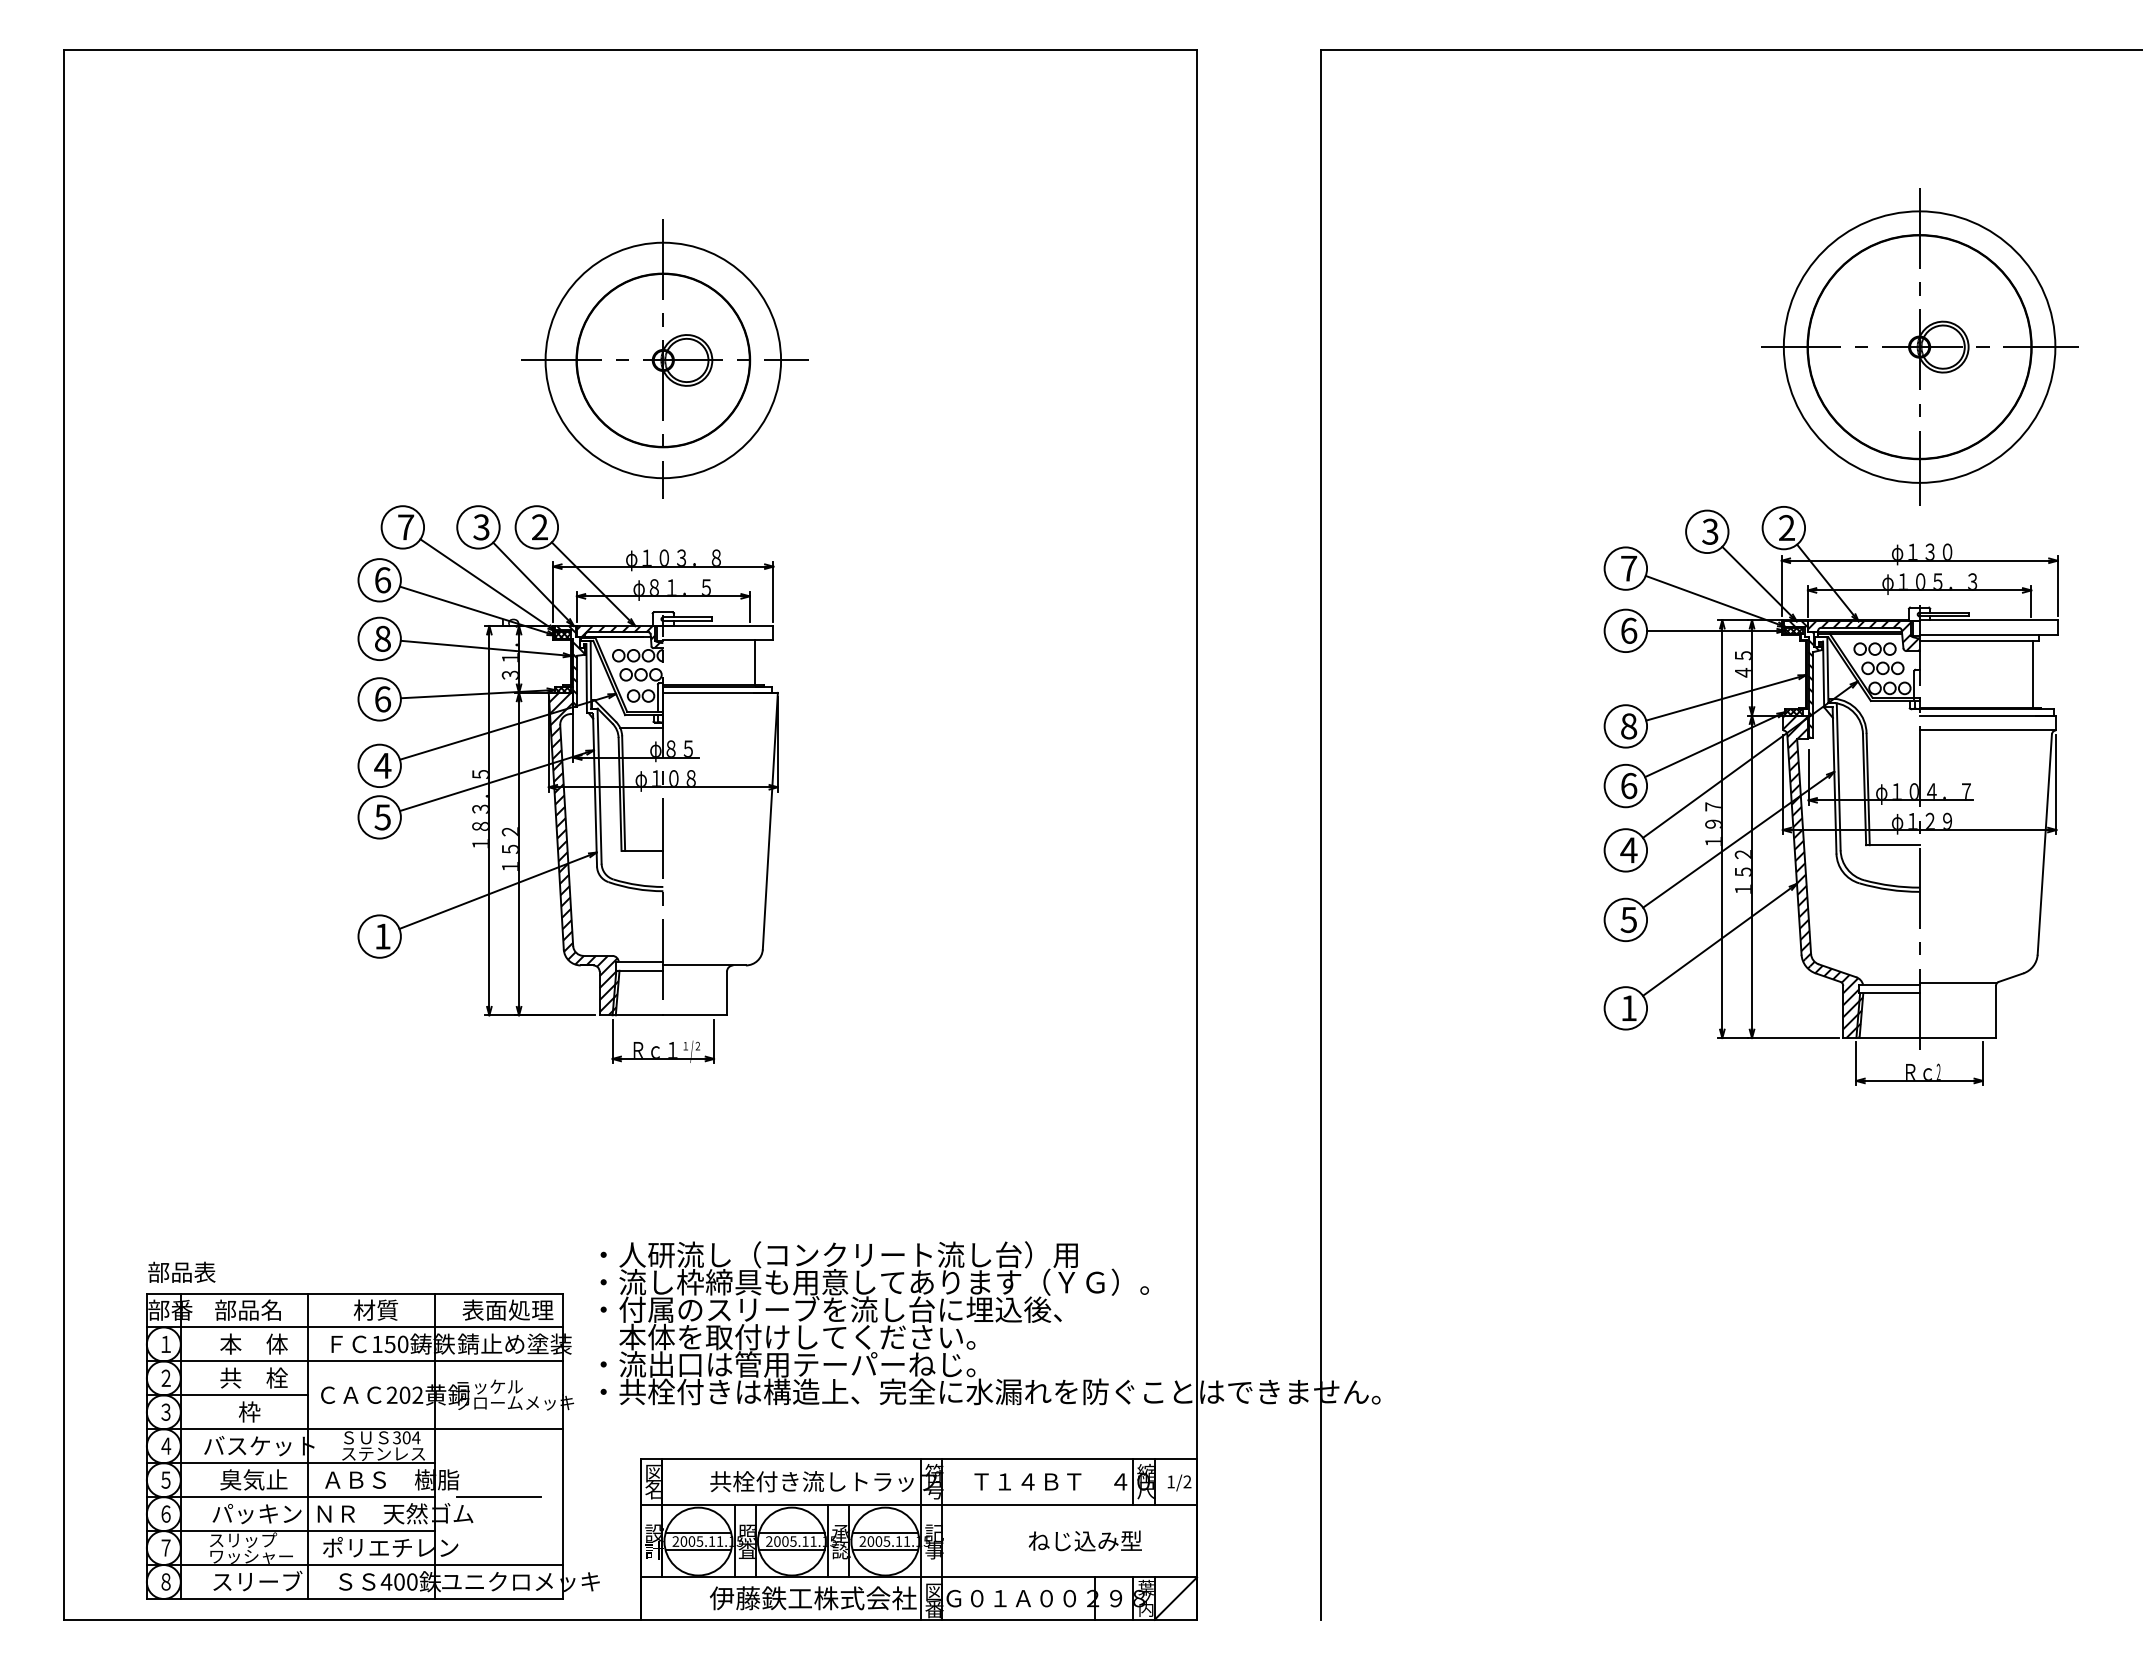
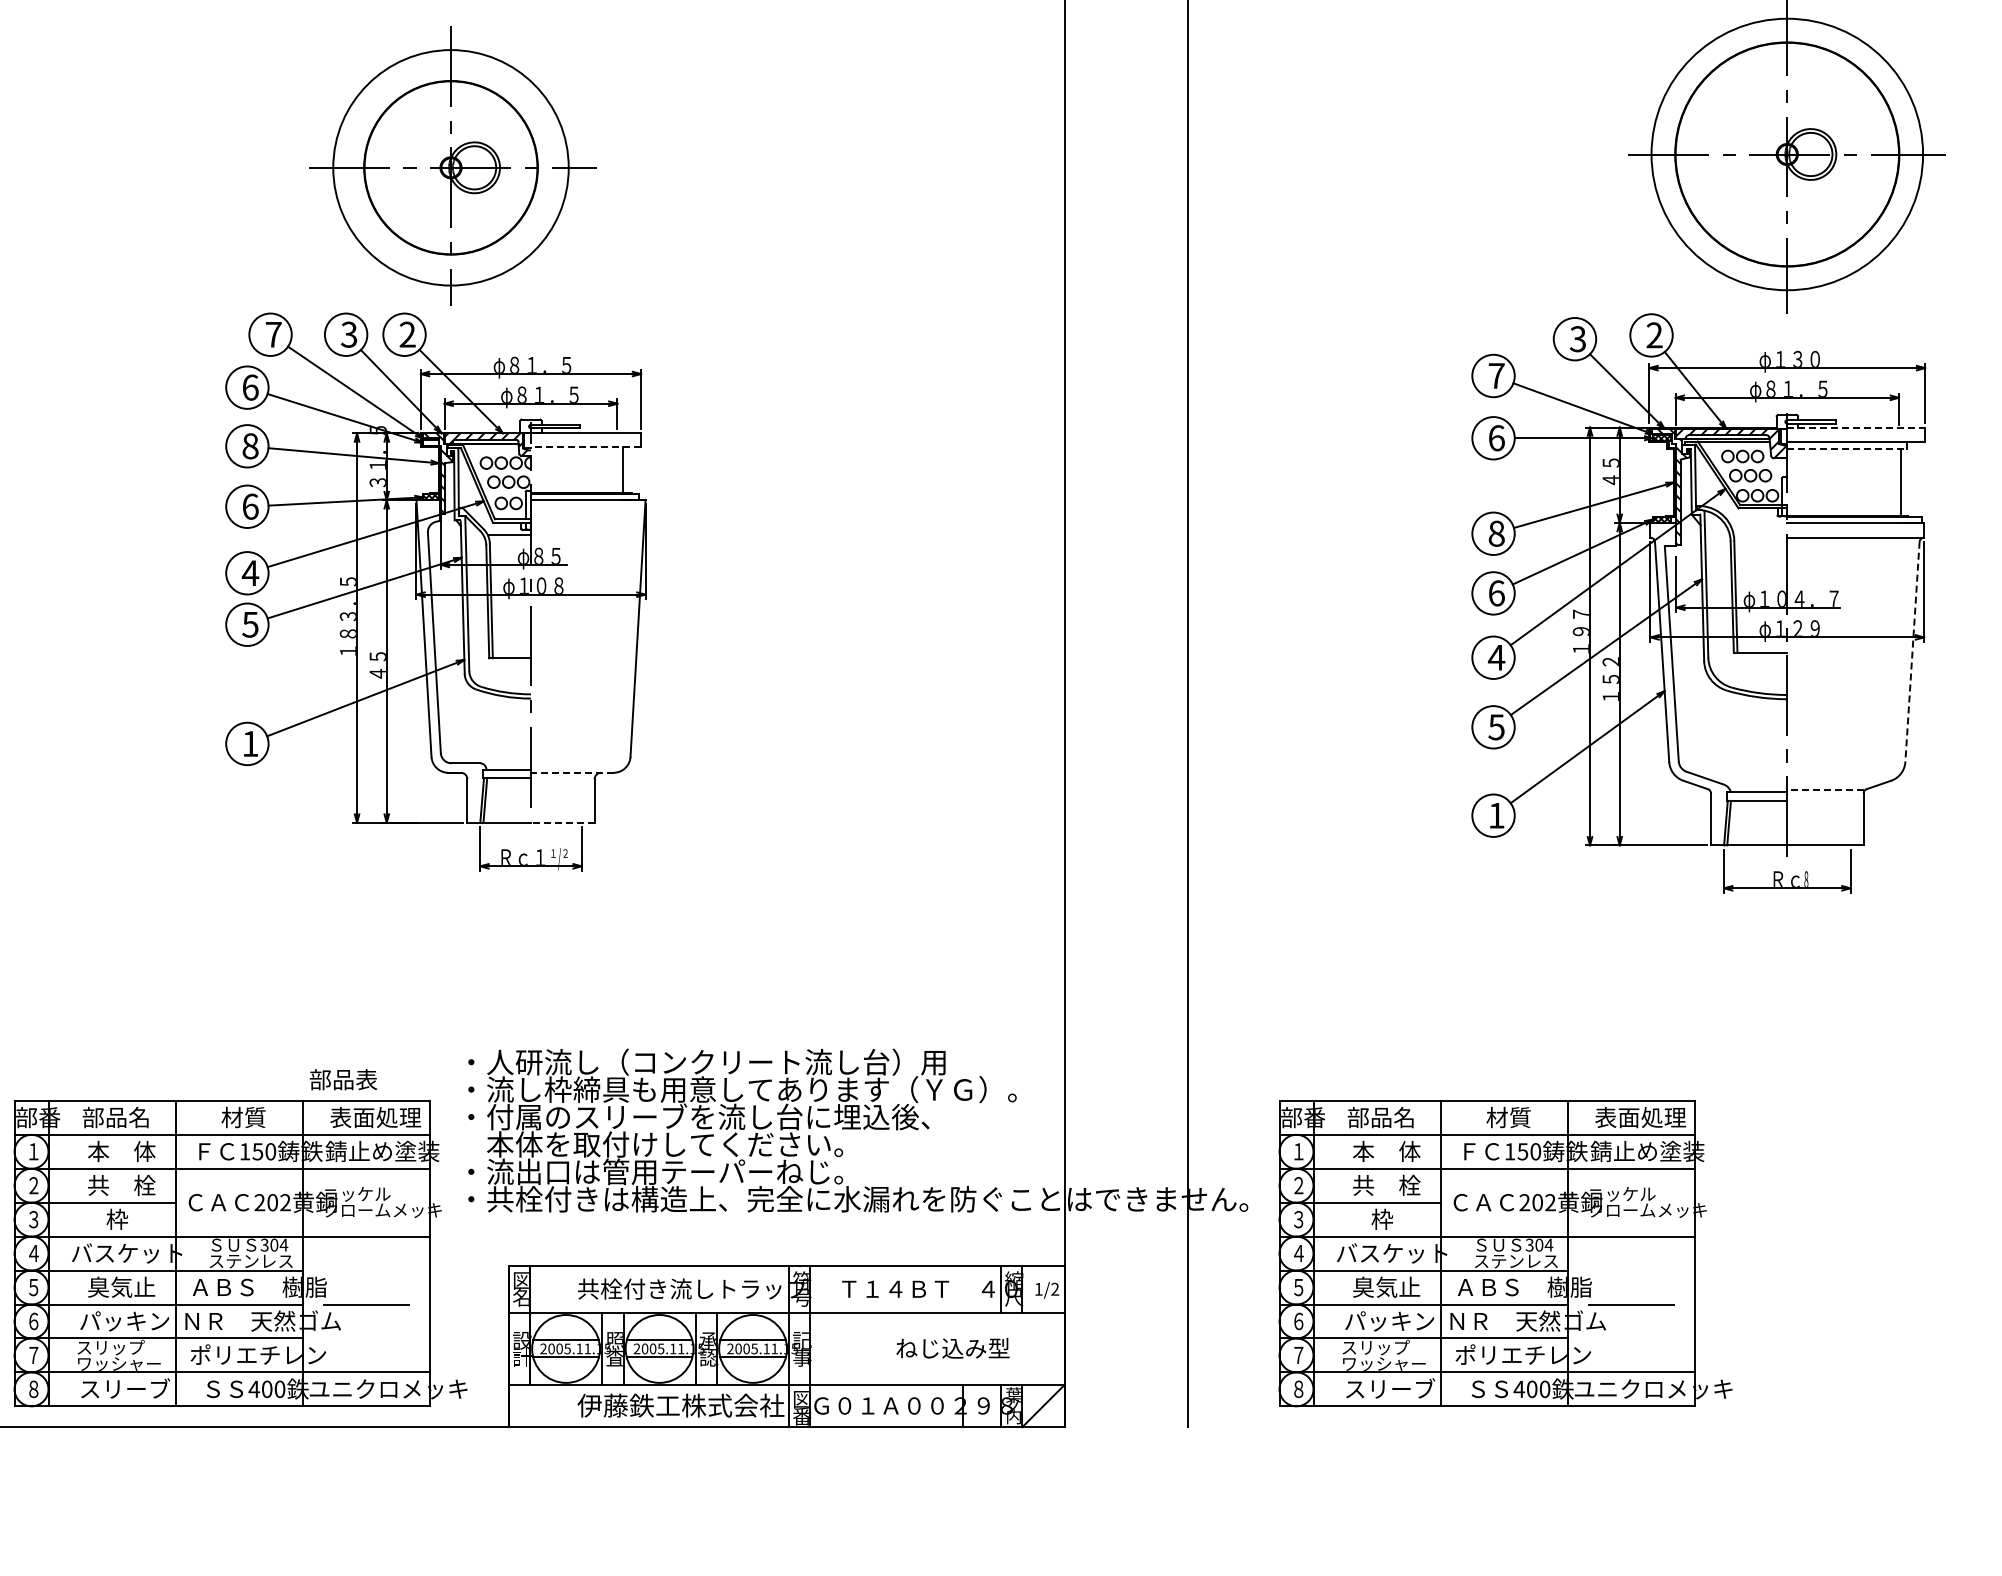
part: (664, 358) -> (452, 165), moved
text: (681, 557) -> (549, 364), φ１０３．８ -> φ８１．５
text: (1937, 580) -> (1805, 387), φ１０５．３ -> φ８１．５
line: (1988, 620) -> (1856, 427), solid -> dashed
hatch: (563, 635) -> (431, 442), removed
line: (717, 639) -> (585, 446), solid -> dashed
line: (1979, 641) -> (1847, 448), solid -> dashed
line: (2044, 845) -> (1912, 652), solid -> dashed
text: (509, 849) -> (377, 656), １５２ -> ４５
hatch: (583, 853) -> (451, 660), removed
hatch: (1822, 876) -> (1690, 683), removed
line: (704, 965) -> (572, 772), solid -> dashed
line: (1957, 982) -> (1825, 789), solid -> dashed
line: (695, 1015) -> (563, 822), solid -> dashed
text: (1938, 1071) -> (1806, 878), 2 -> 8
text: (181, 1271) -> (343, 1078), moved
part: (1637, 1446) -> (1505, 1253), added

